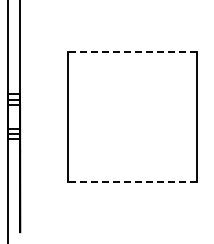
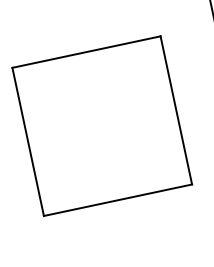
line: (132, 52) -> (86, 52), dashed -> solid
line: (132, 181) -> (117, 200), dashed -> solid

